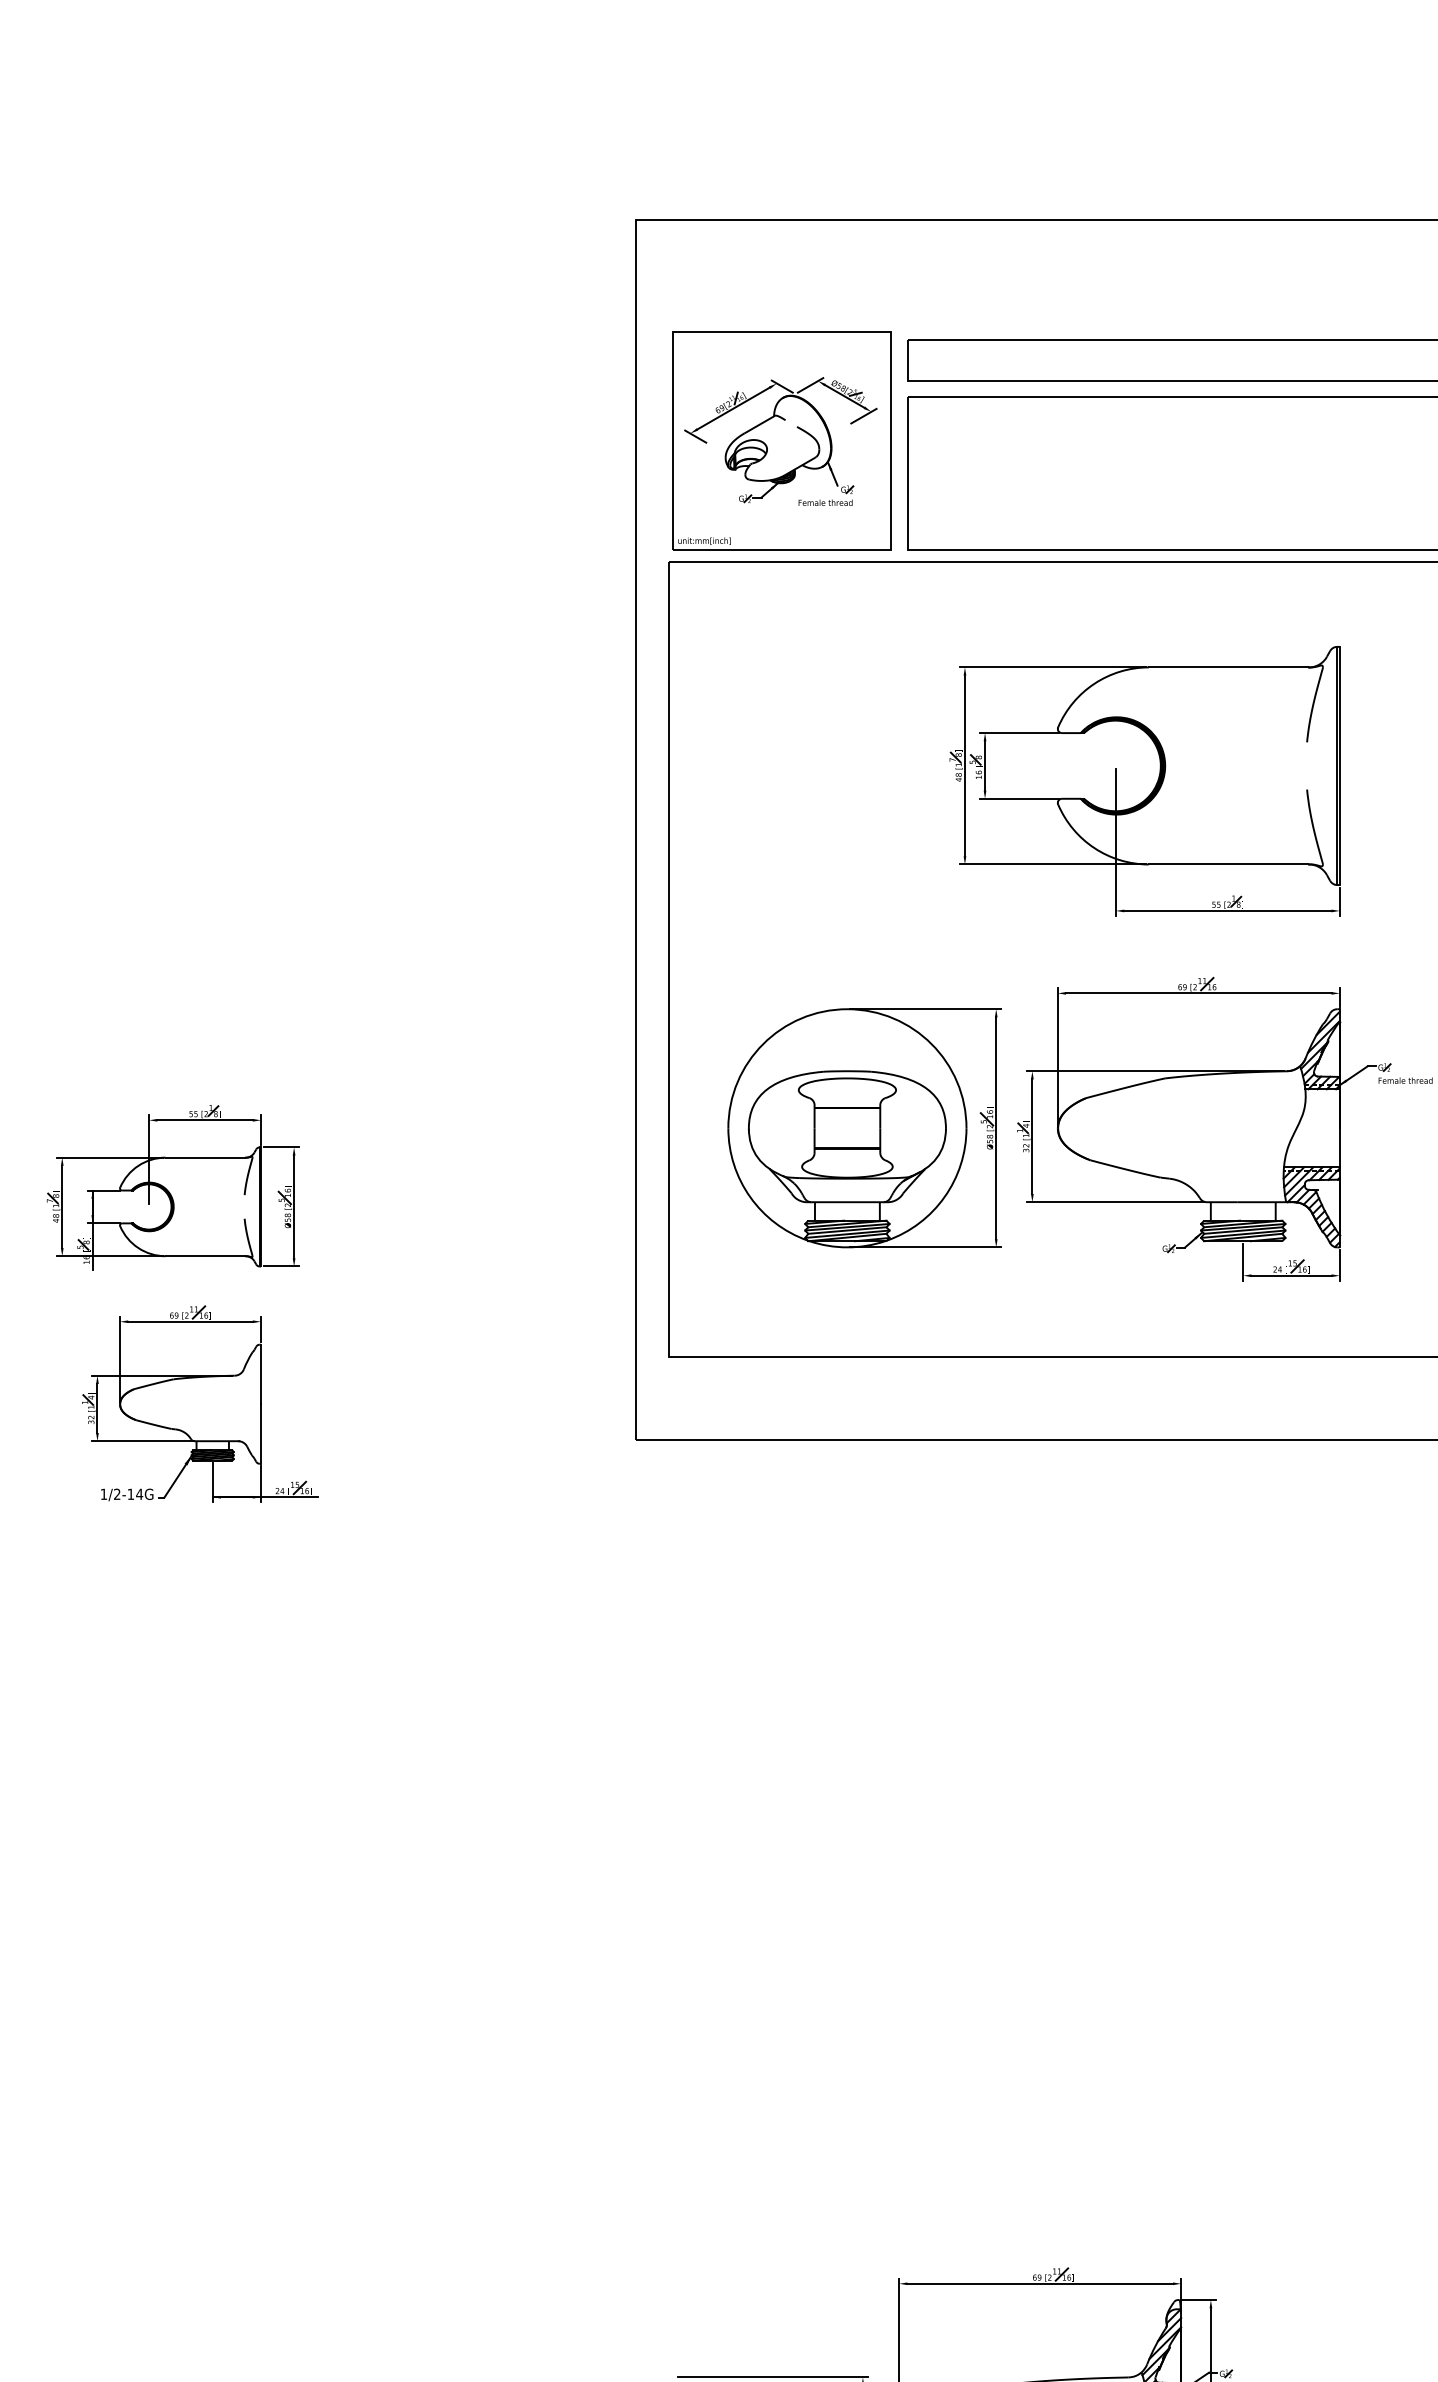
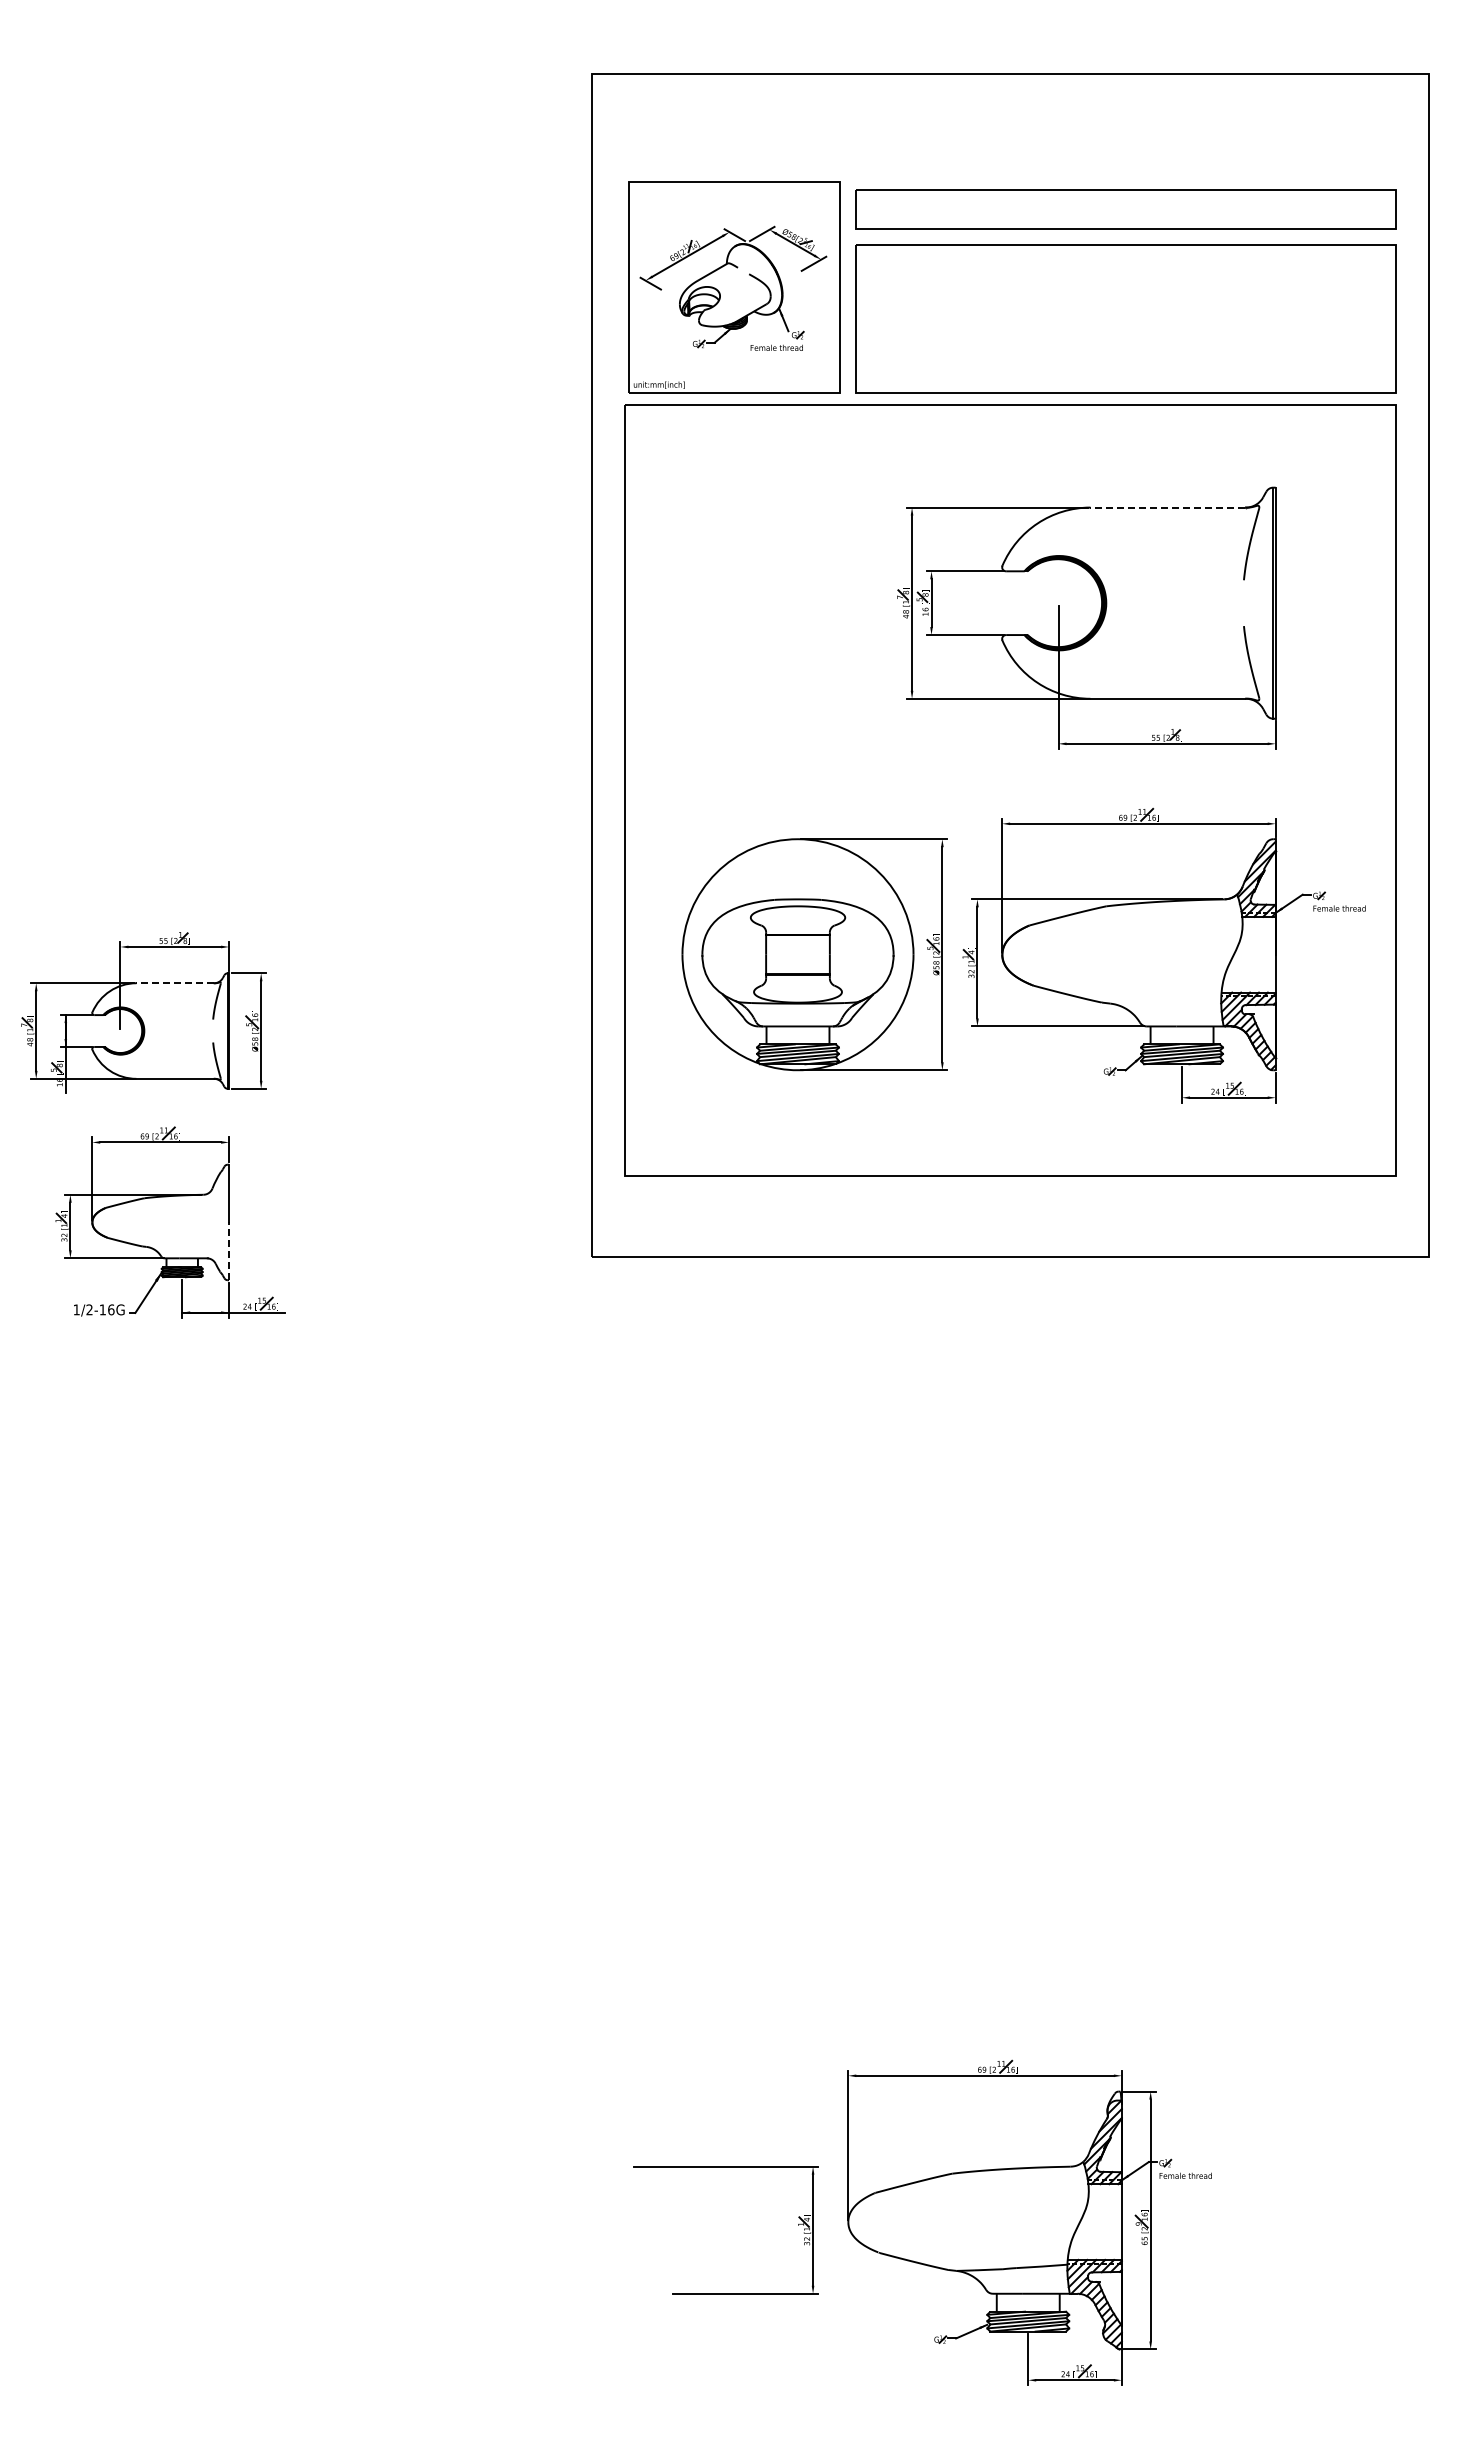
line: (1228, 667) -> (1167, 507), solid -> dashed
line: (205, 1157) -> (175, 983), solid -> dashed
line: (261, 1434) -> (229, 1251), solid -> dashed
text: (138, 1493) -> (110, 1309), 1/2-14G -> 1/2-16G

